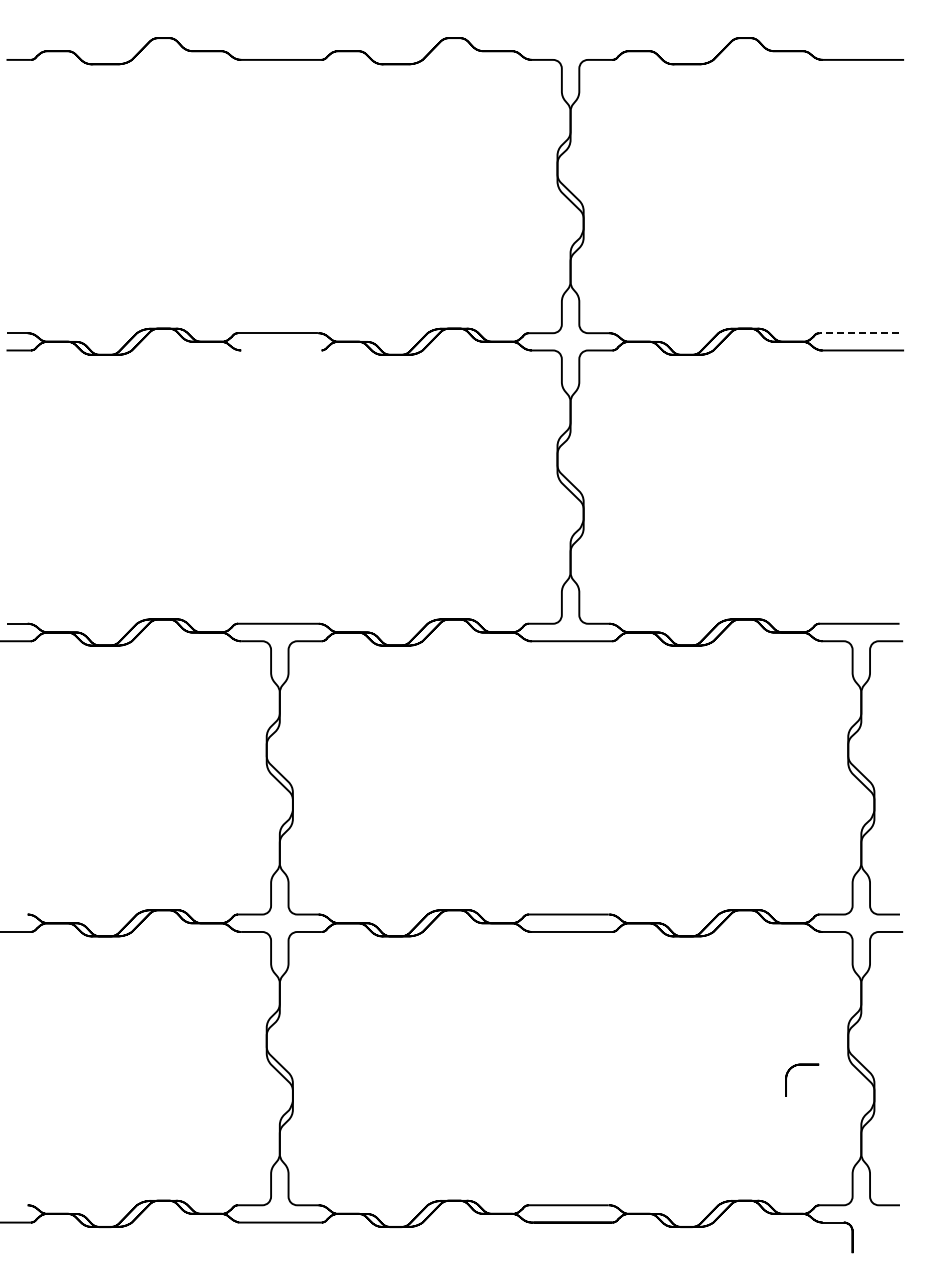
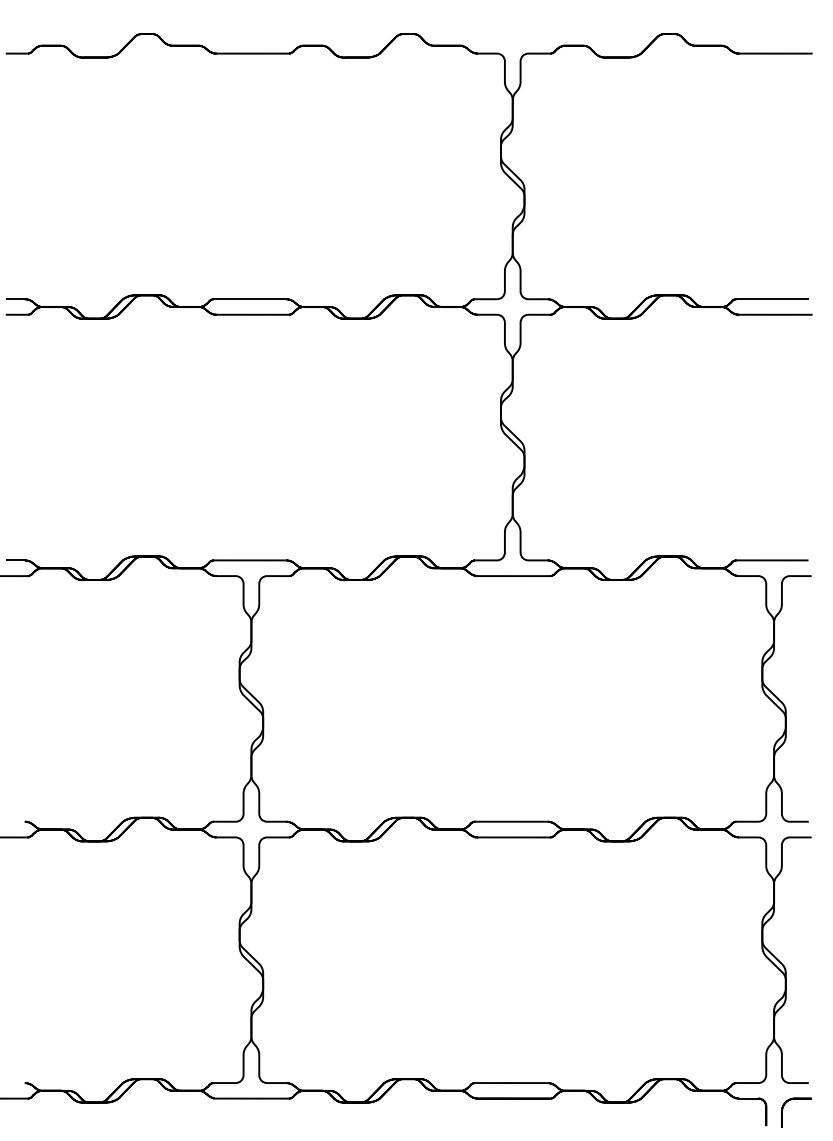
line: (859, 333) -> (772, 299), dashed -> solid
line: (279, 350) -> (251, 314), added
part: (802, 1065) -> (796, 1099), moved

